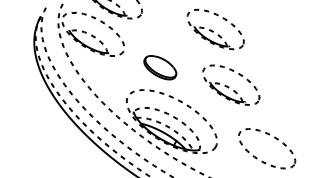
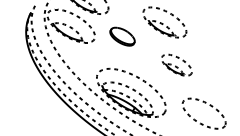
part: (160, 67) -> (122, 36), moved
part: (230, 85) -> (176, 65), size x0.7

